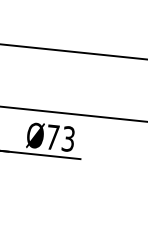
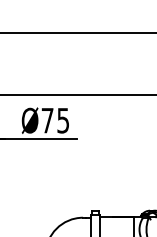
text: (68, 137) -> (63, 119), Ø73 -> Ø75

